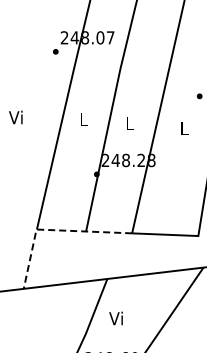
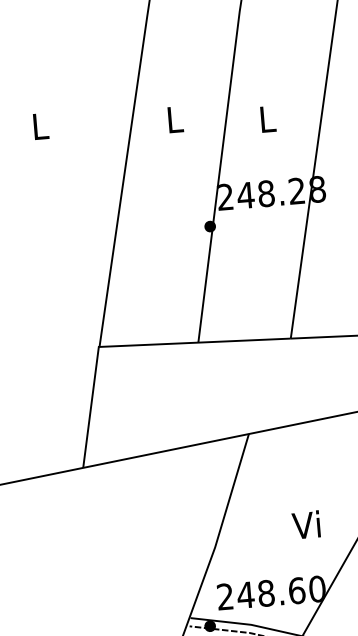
text: (15, 117) -> (37, 126), Vi -> L
line: (53, 230) -> (132, 346), dashed -> solid
text: (115, 318) -> (305, 525), moved

